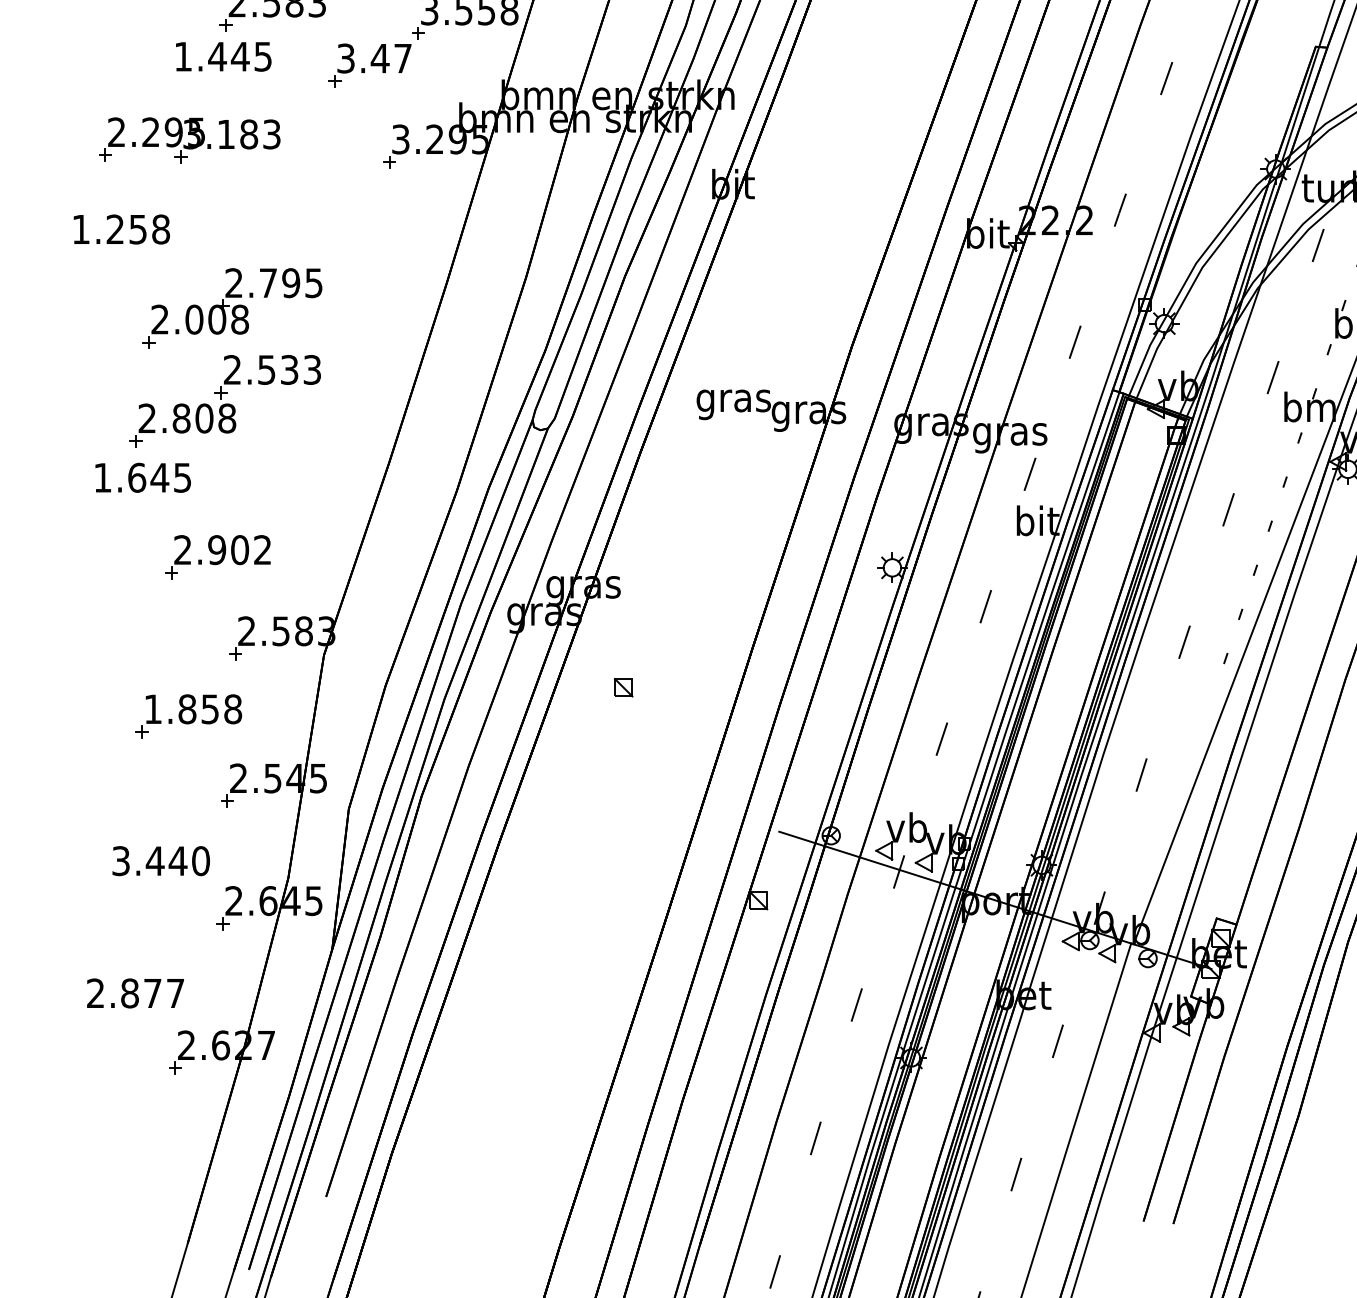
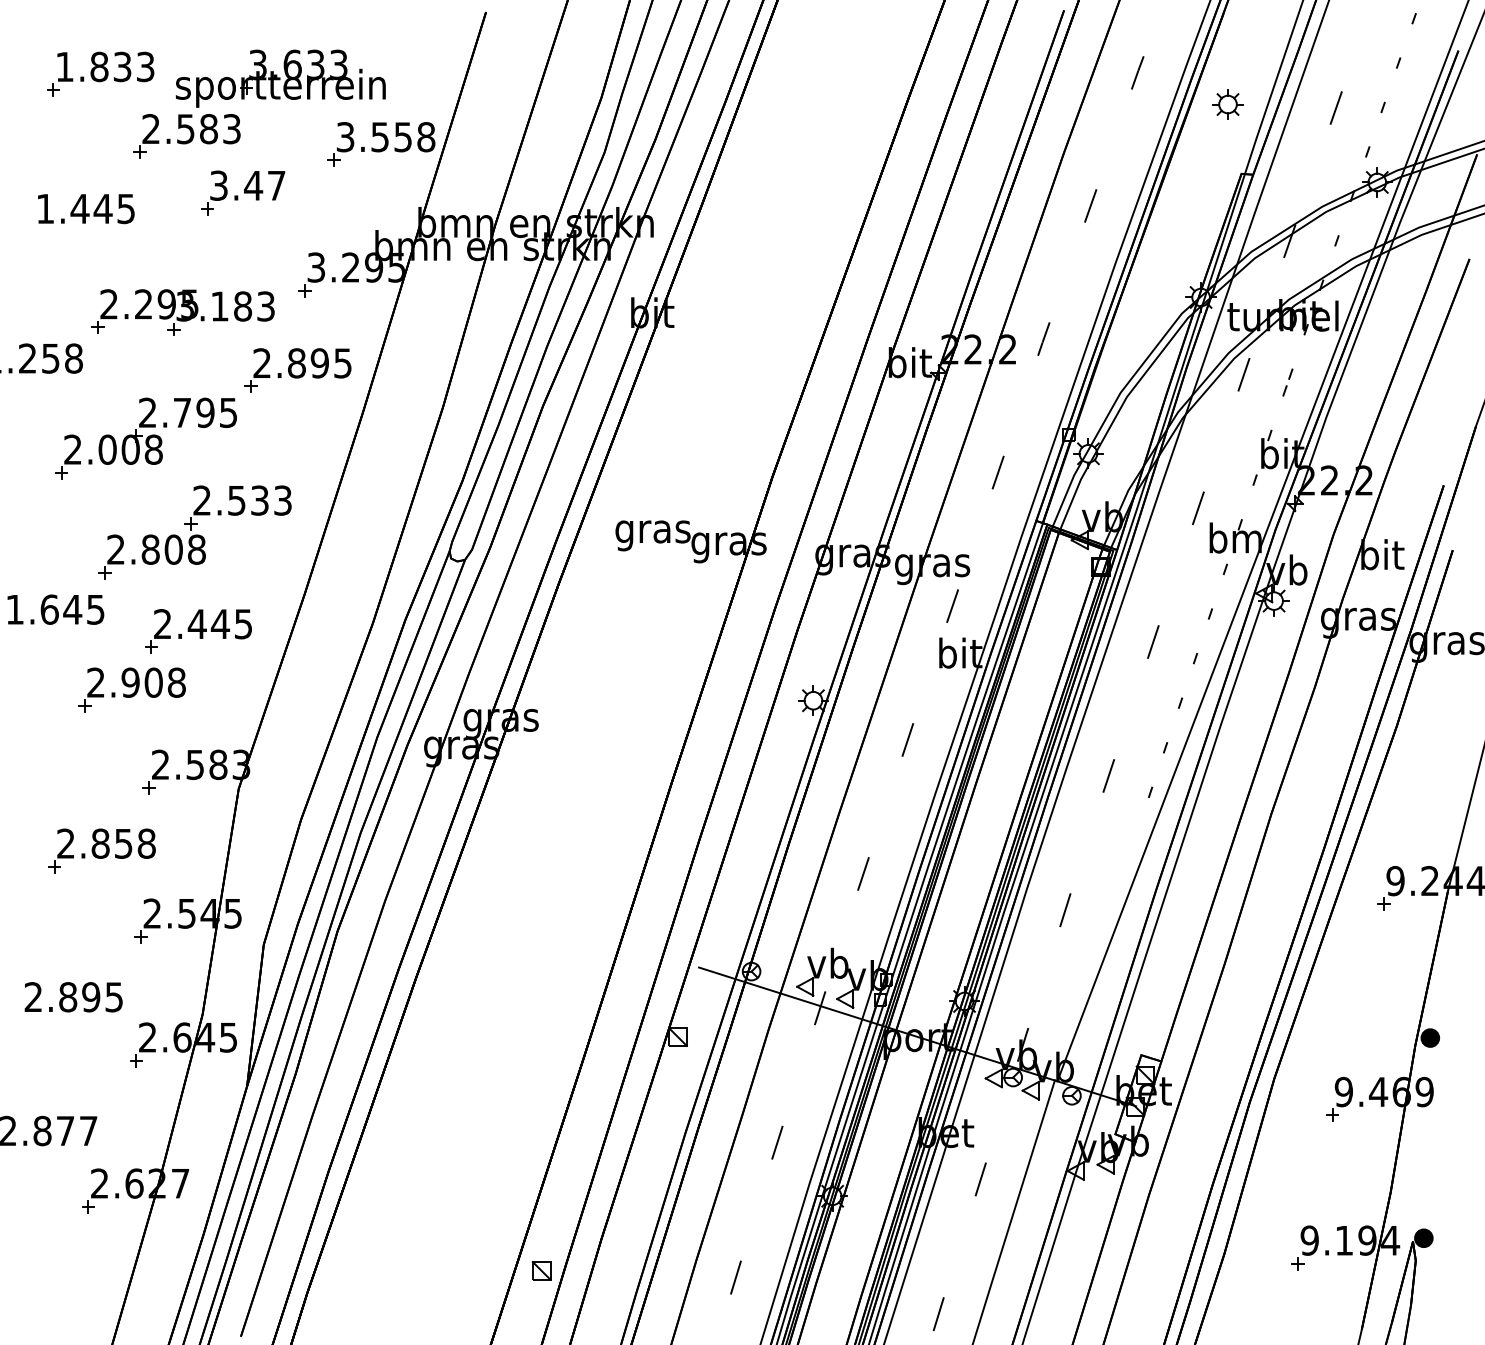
text: (223, 57) -> (86, 209), moved
part: (370, 65) -> (243, 192), moved
part: (189, 140) -> (182, 312), moved
part: (382, 241) -> (297, 370), added
part: (224, 401) -> (194, 532), moved
part: (284, 499) -> (198, 631), added
text: (262, 549) -> (176, 682), 2.902 -> 2.908
part: (623, 687) -> (541, 1270), moved
text: (152, 709) -> (65, 843), 1.858 -> 2.858
text: (160, 861) -> (73, 997), 3.440 -> 2.895

